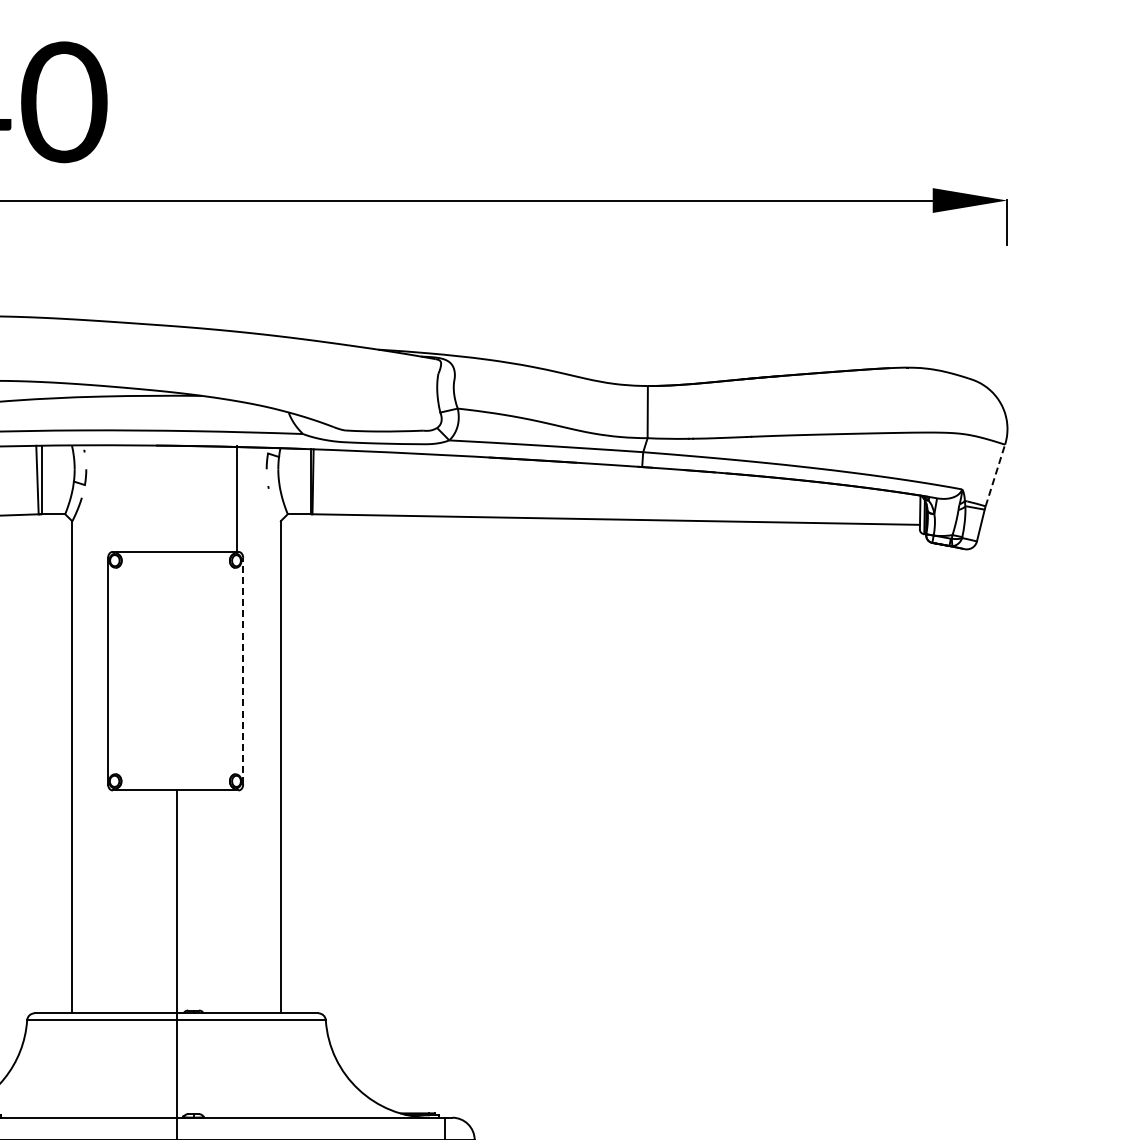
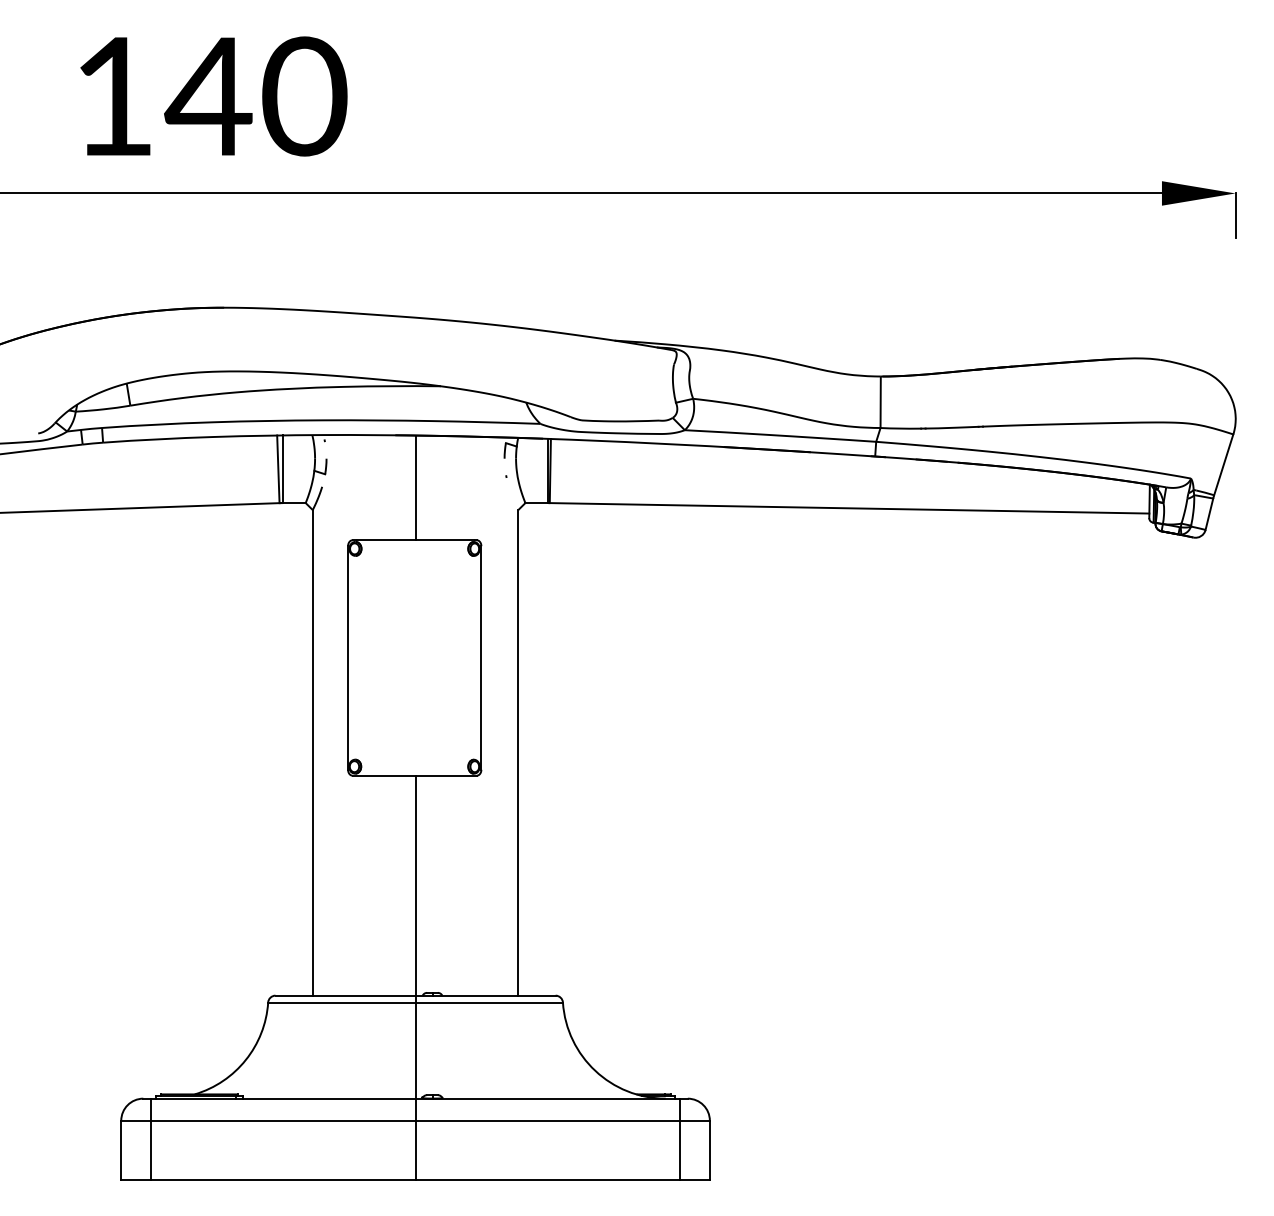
line: (995, 475) -> (1223, 464), dashed -> solid
line: (237, 498) -> (415, 487), moved
line: (243, 670) -> (481, 657), dashed -> solid

